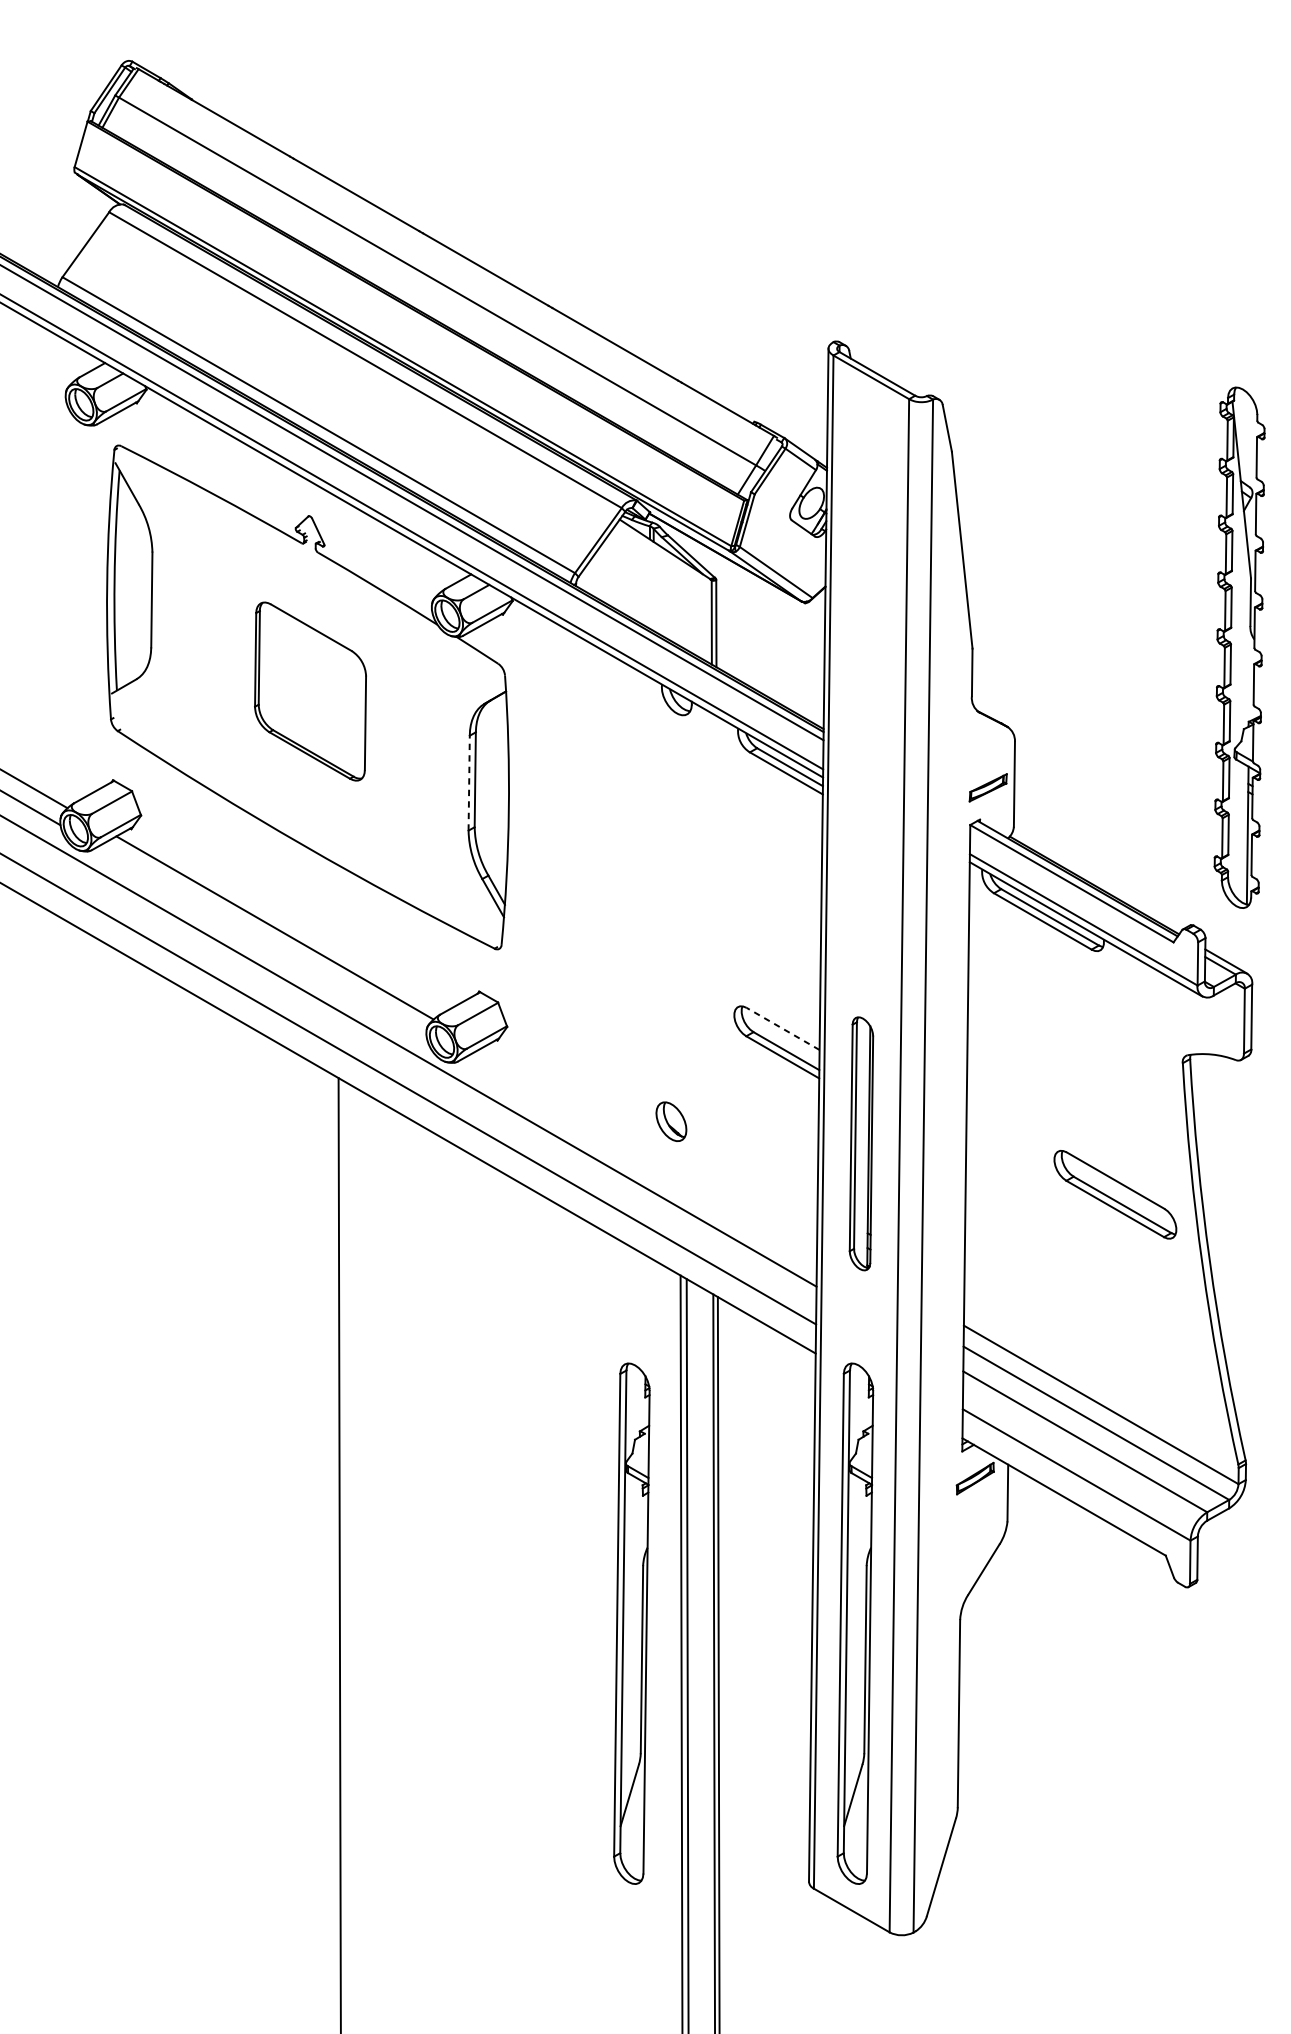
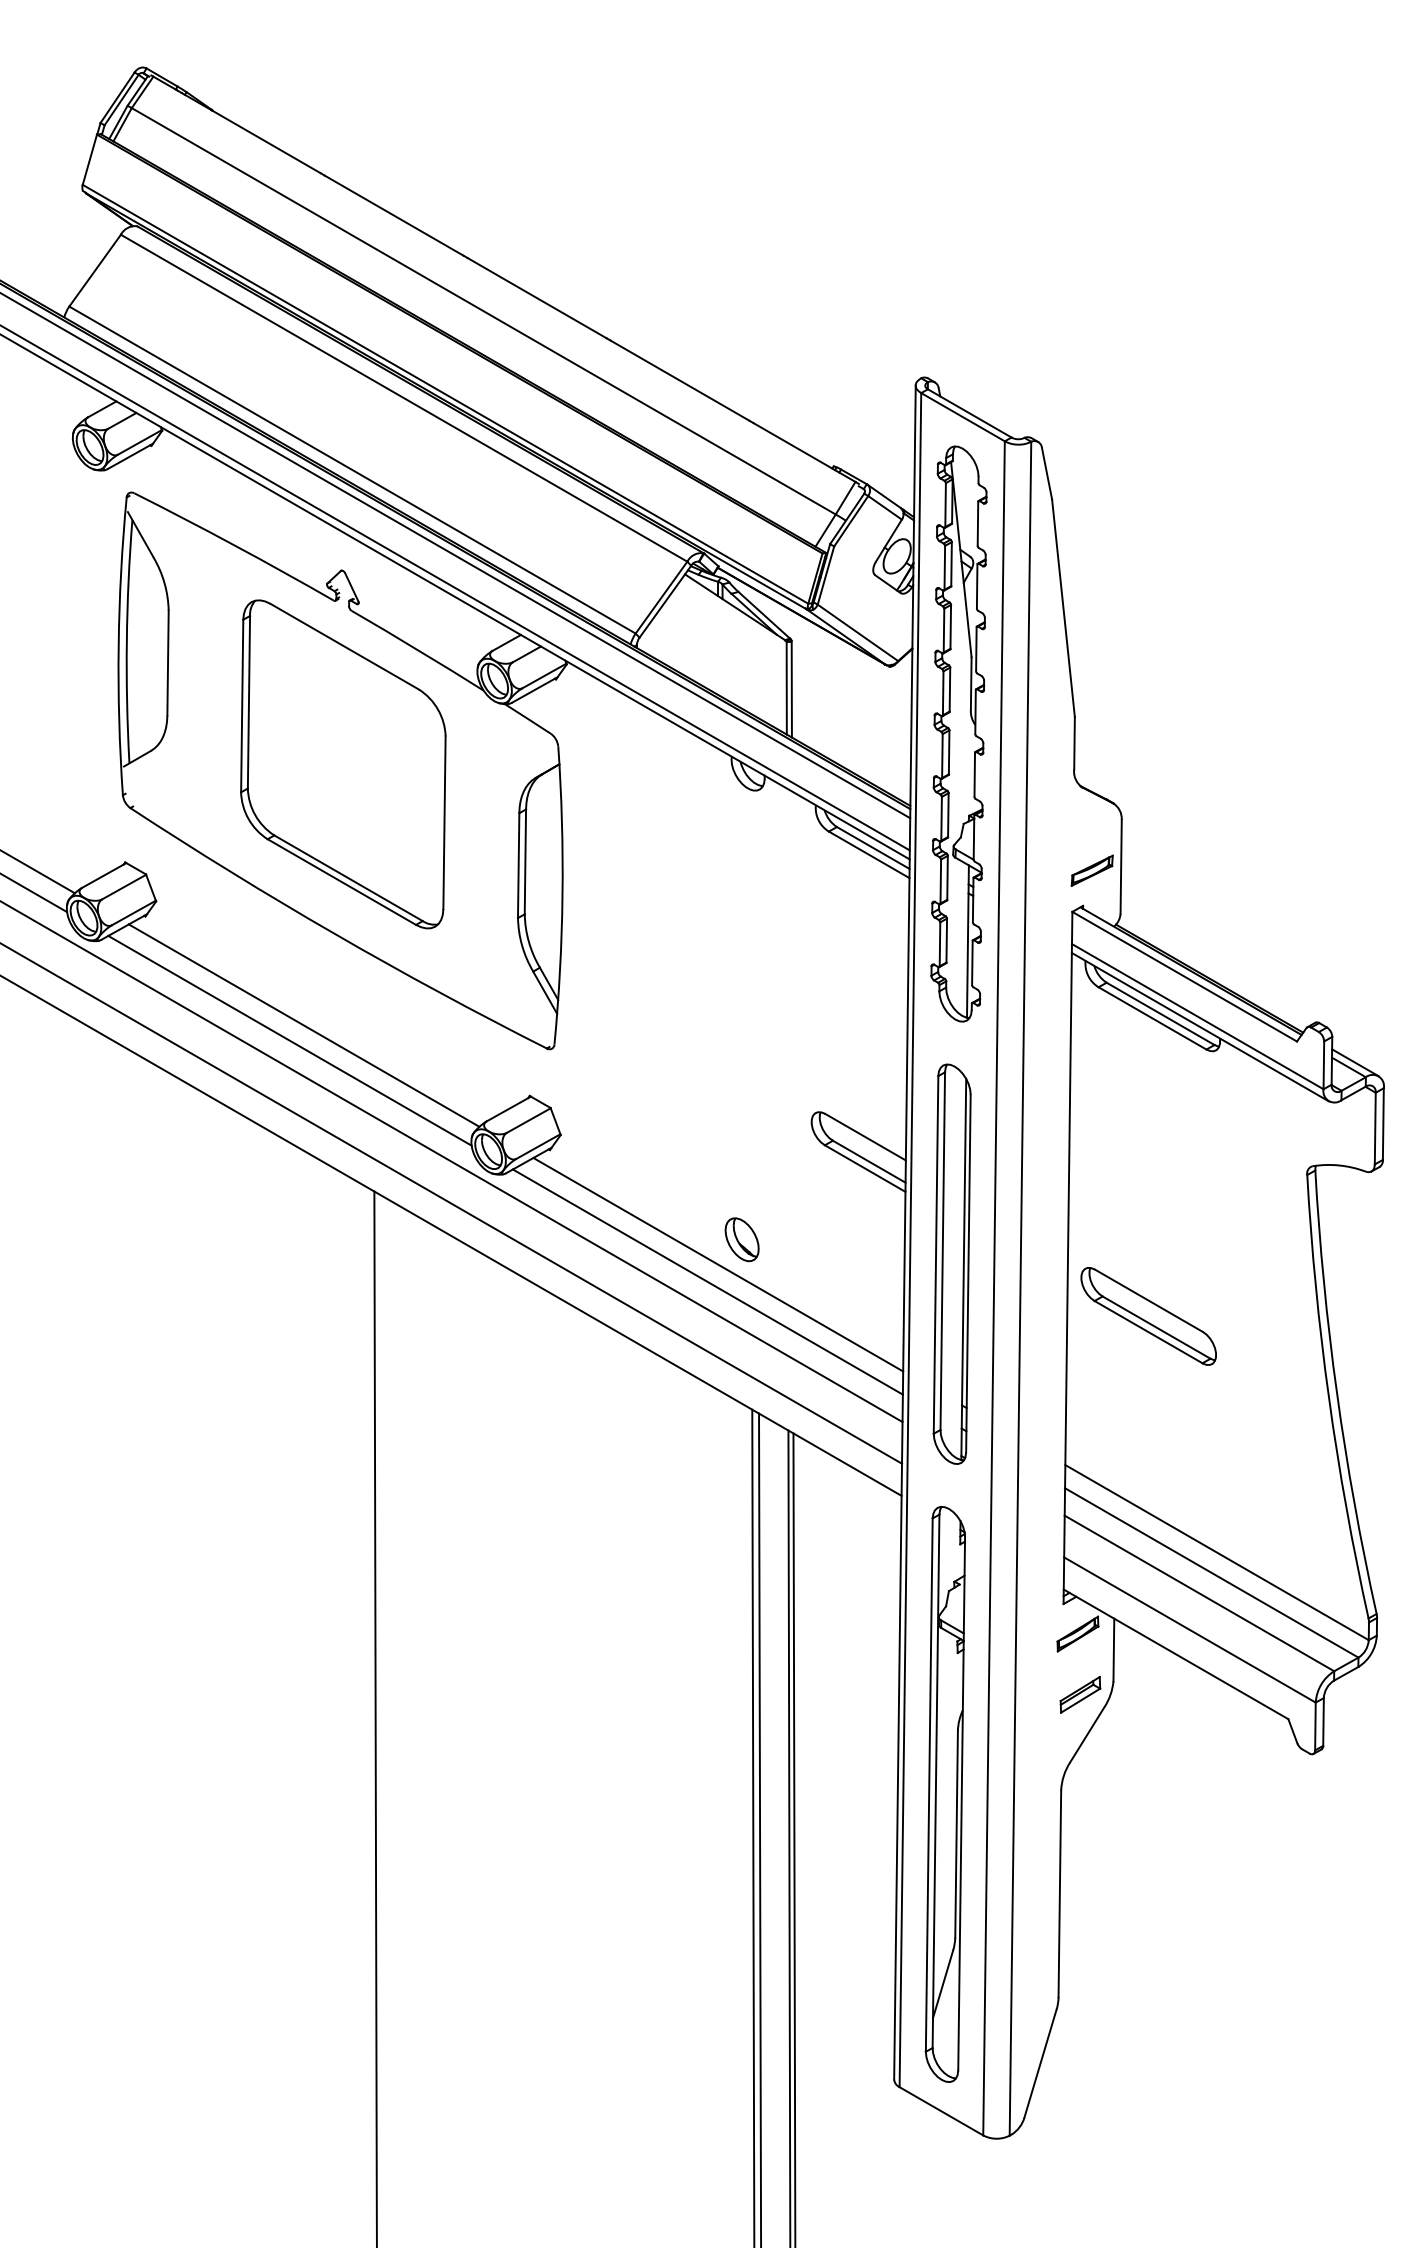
part: (1239, 647) -> (958, 733), moved
part: (310, 691) -> (343, 764), size x1.67
line: (469, 783) -> (518, 865), dashed -> solid
line: (261, 941) -> (289, 1040), added
line: (783, 1029) -> (865, 1137), dashed -> solid
part: (860, 1143) -> (951, 1263), size x1.43
line: (650, 1144) -> (718, 1264), added
line: (640, 1159) -> (707, 1281), added
part: (1115, 1194) -> (1148, 1316), moved
part: (977, 1533) -> (1080, 1694), added
part: (631, 1623) -> (697, 1794), removed

